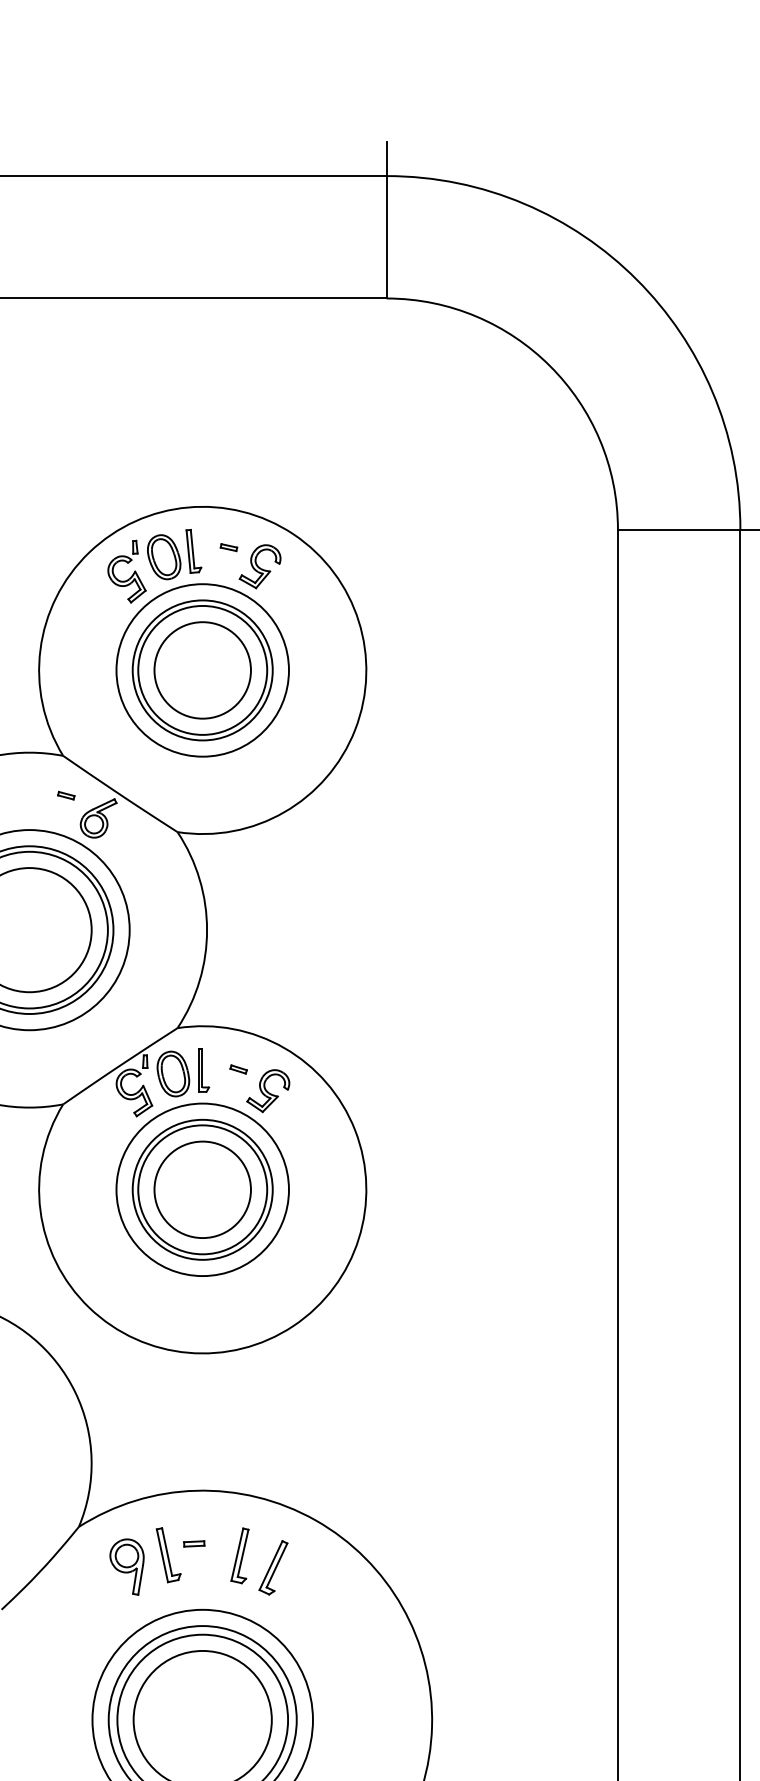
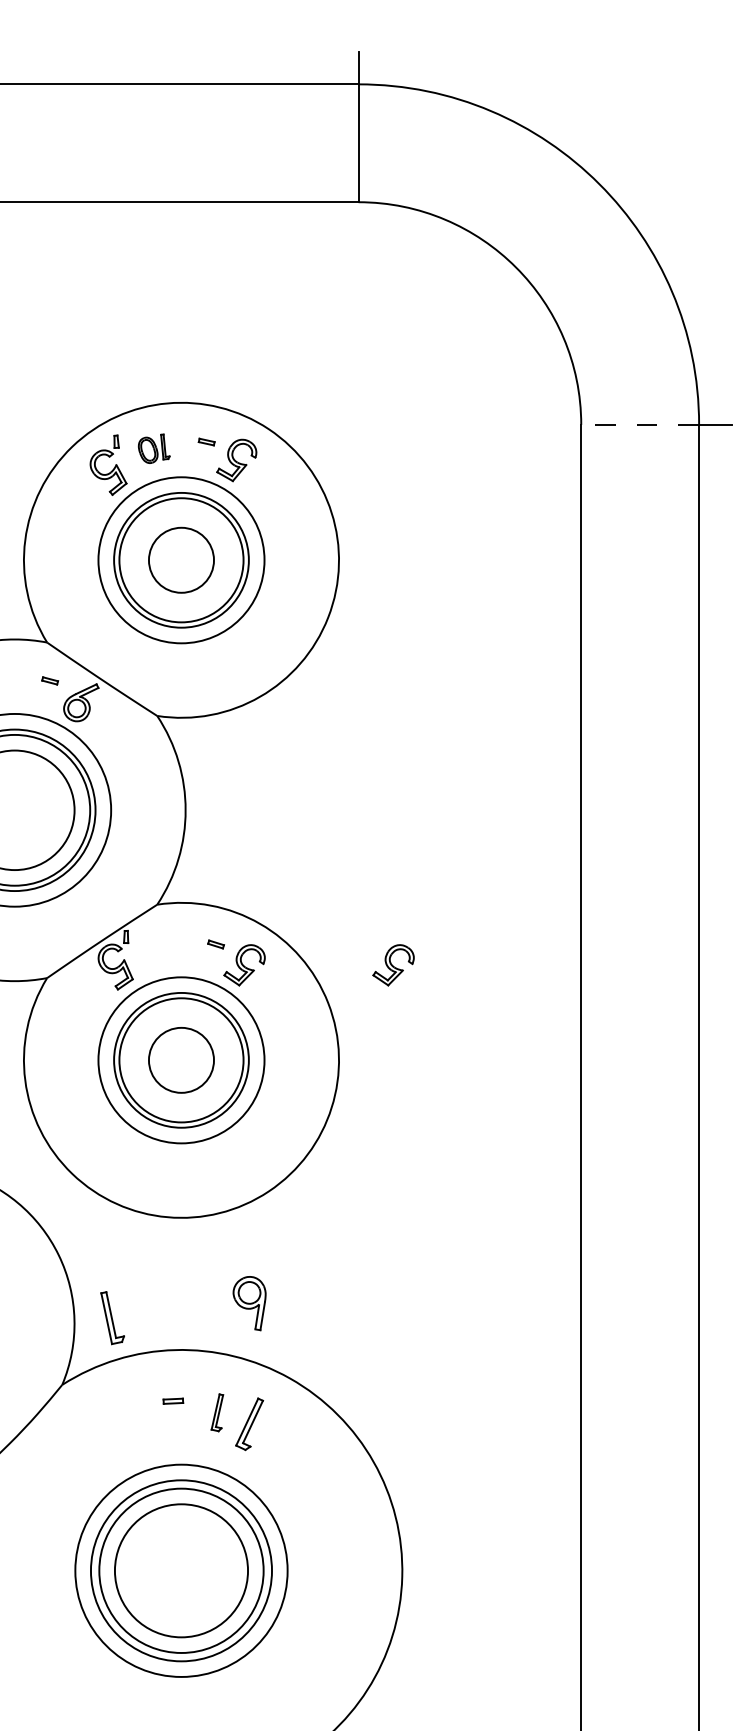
line: (679, 529) -> (640, 424), solid -> dashed
part: (173, 554) -> (153, 448), size x0.6
circle: (202, 669) -> (181, 559), size x0.7
part: (183, 1072) -> (162, 947), removed
part: (422, 1091) -> (393, 965), added
circle: (202, 1188) -> (181, 1059), size x0.7
part: (168, 1555) -> (112, 1318), moved
part: (240, 1555) -> (217, 1412), size x0.7
part: (126, 1567) -> (249, 1303), moved

